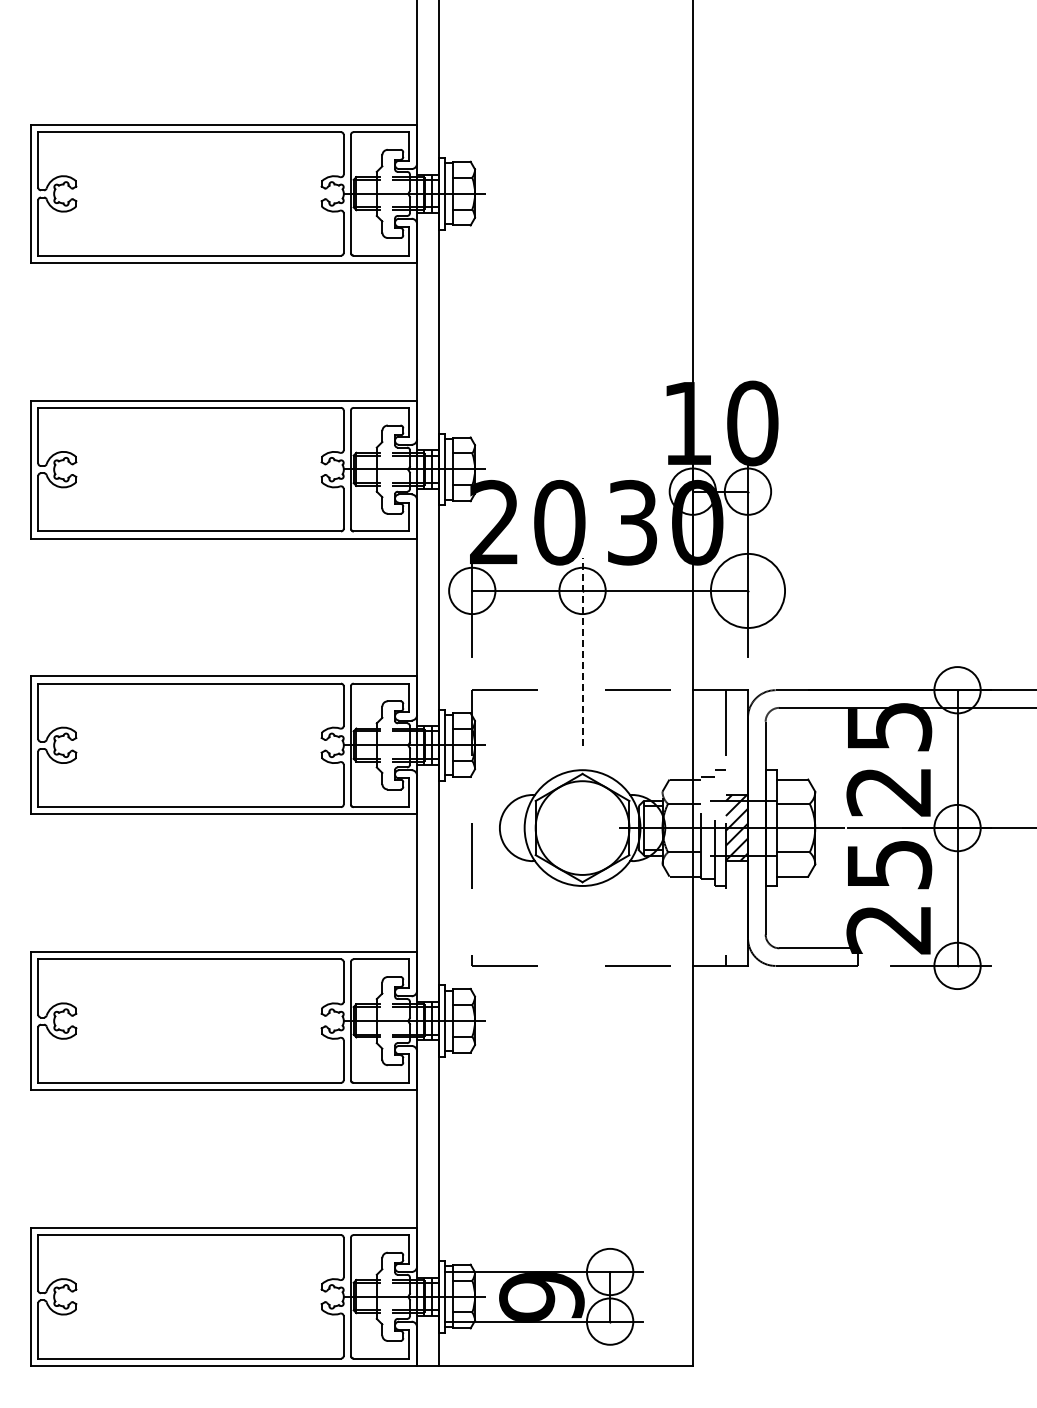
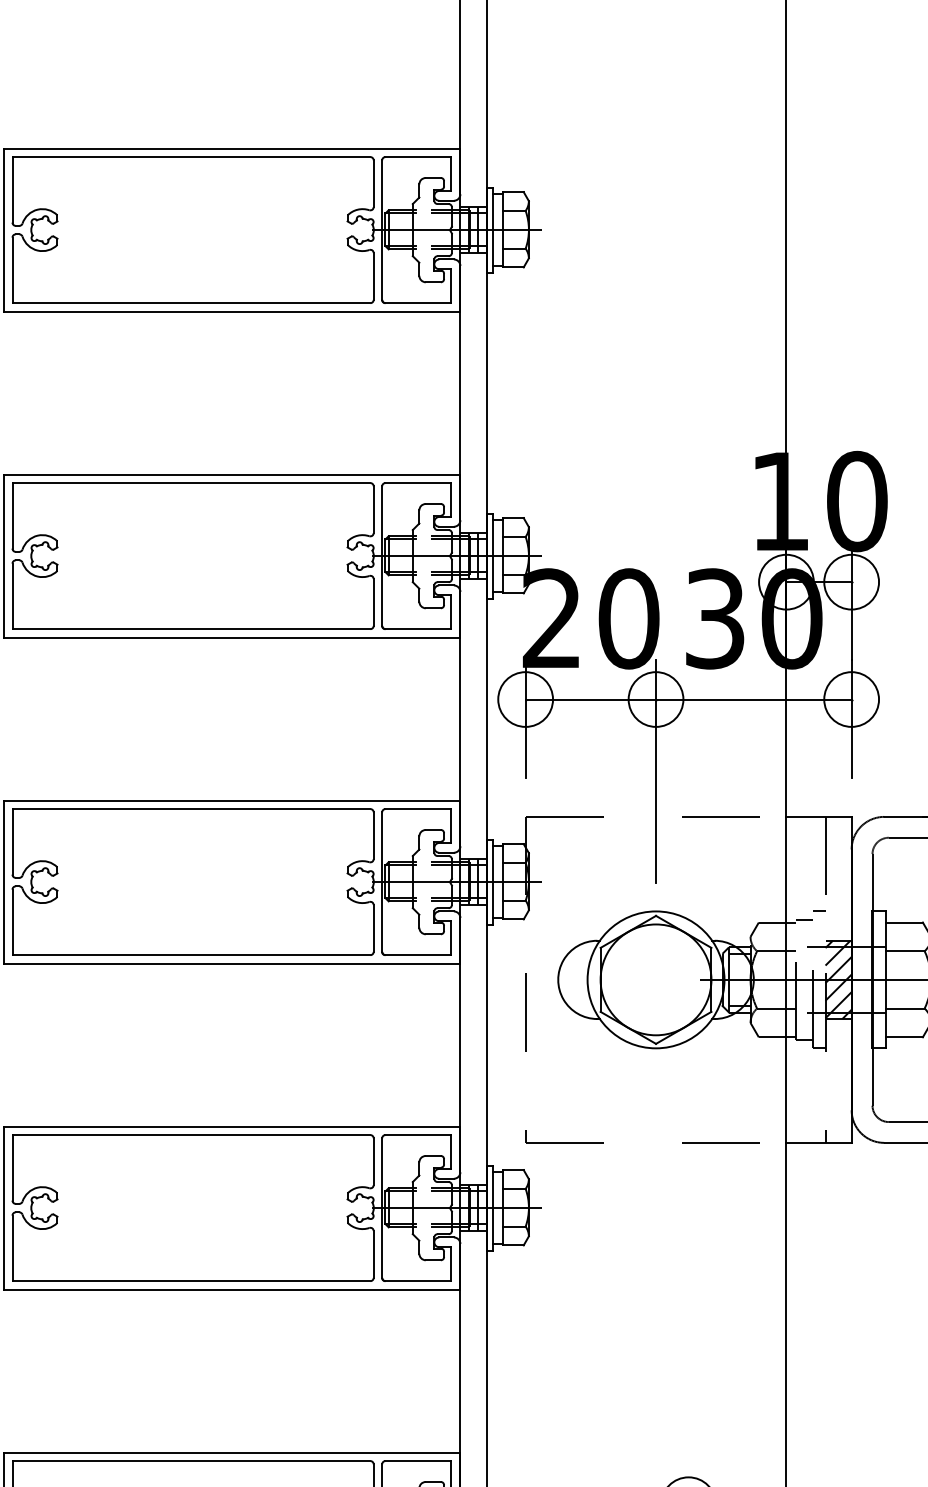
circle: (747, 590) -> (851, 698), size x0.62
line: (582, 651) -> (655, 771), dashed -> solid

